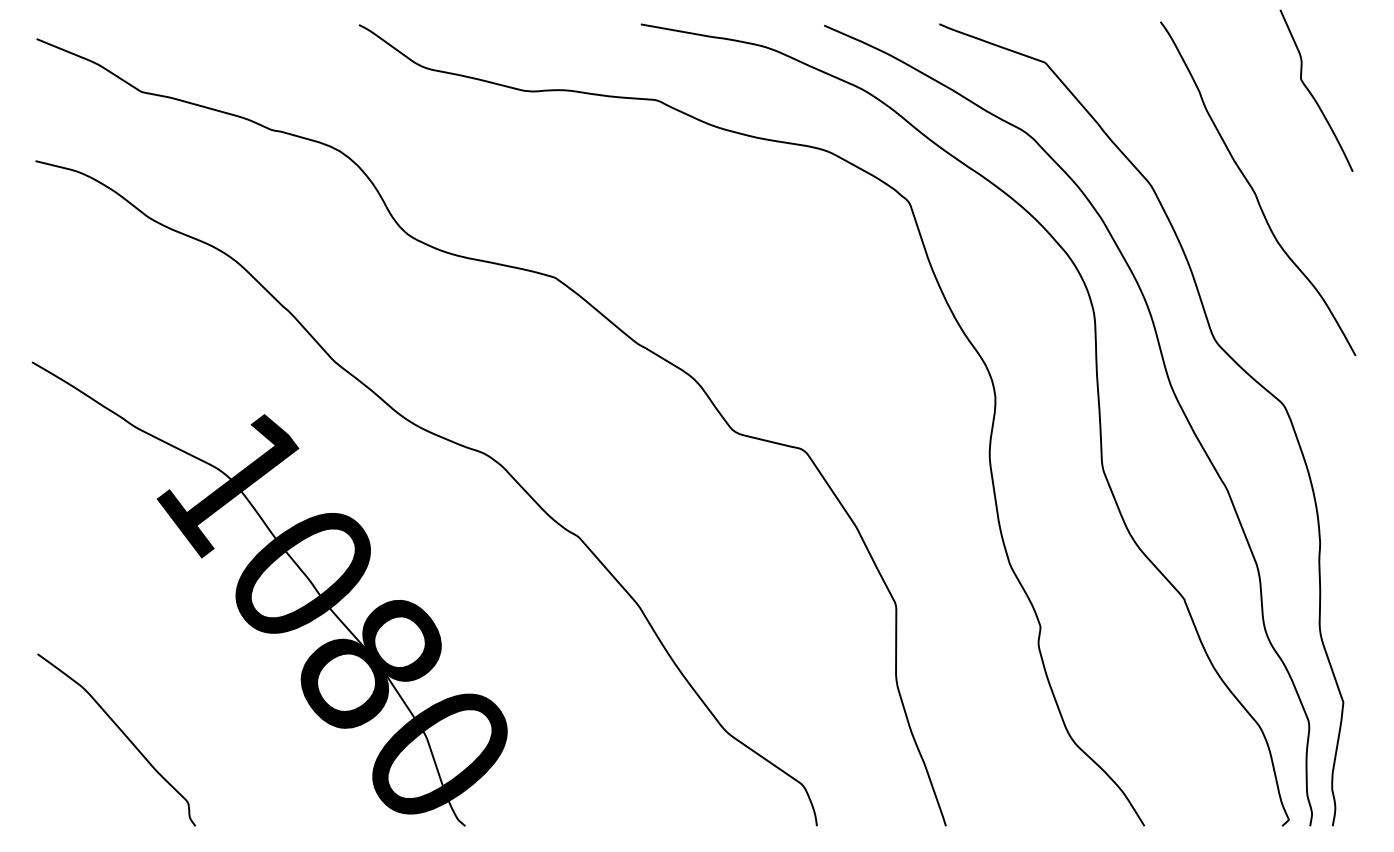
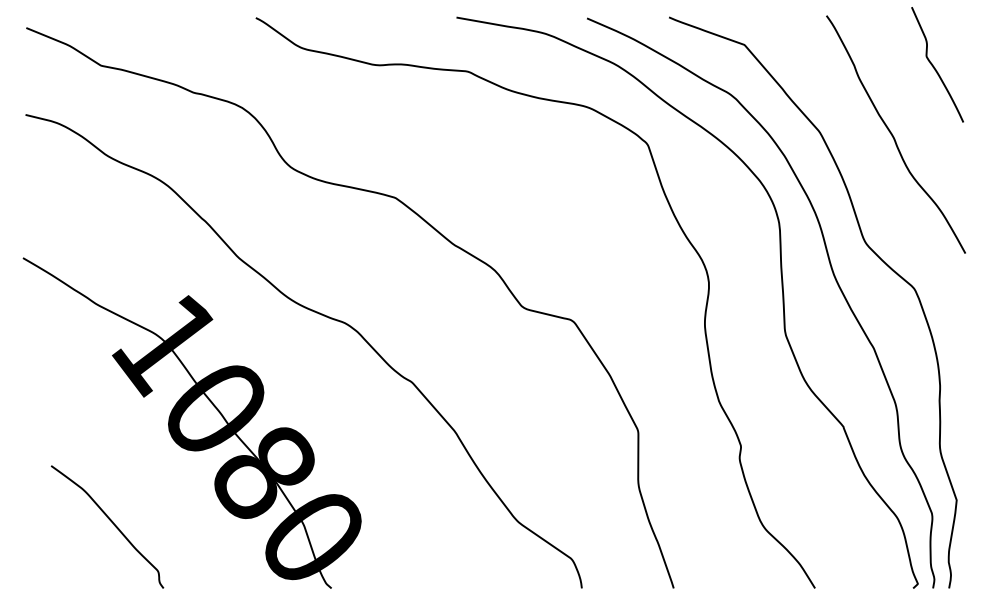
curve: (122, 733) -> (111, 522), moved

